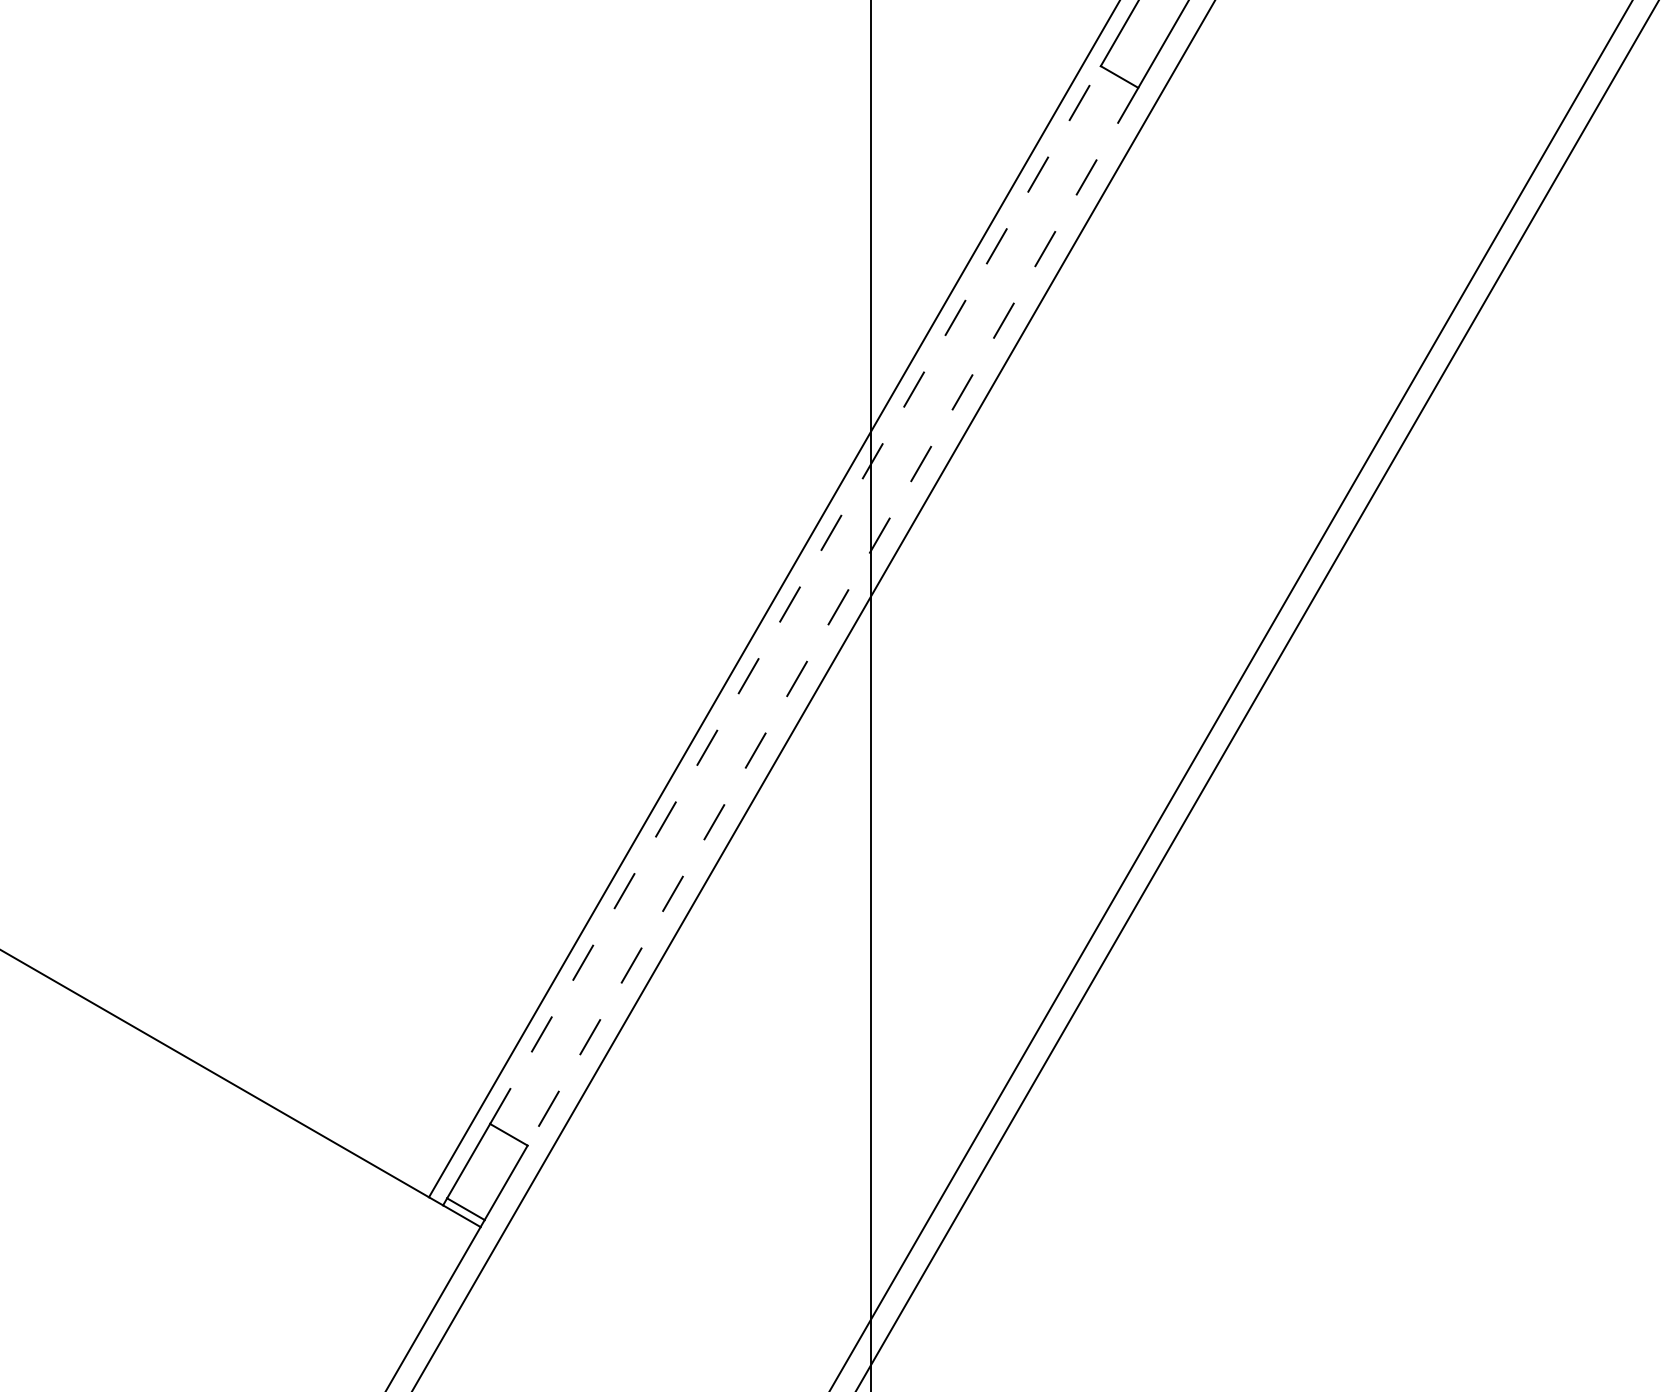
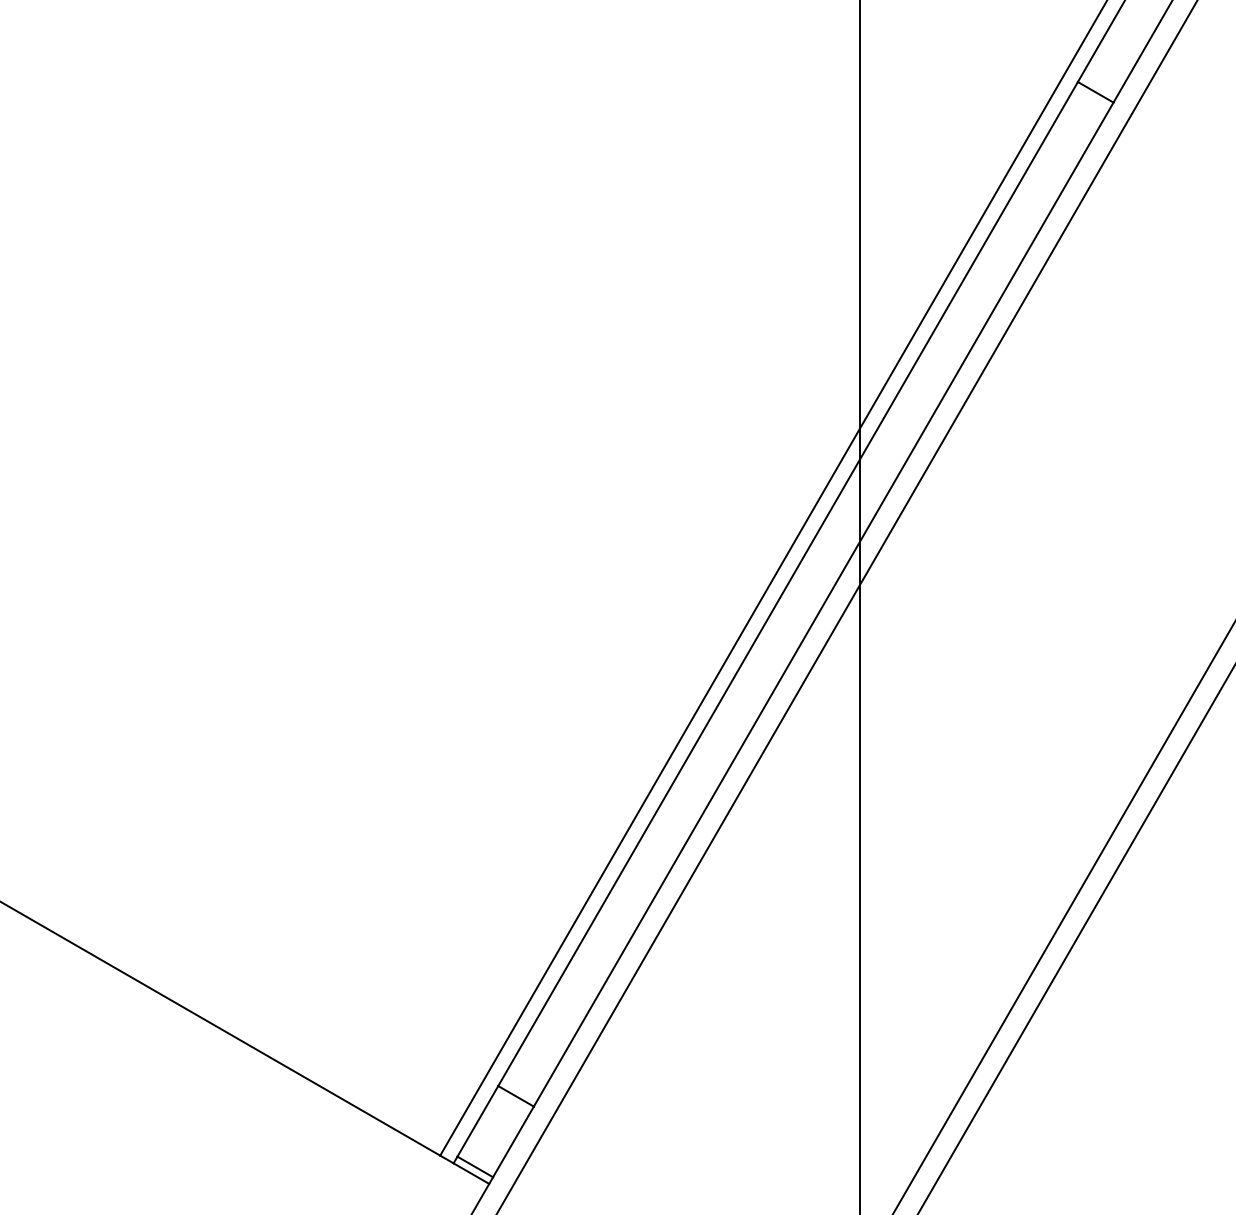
line: (795, 595) -> (788, 584), dashed -> solid
line: (833, 616) -> (824, 604), dashed -> solid

